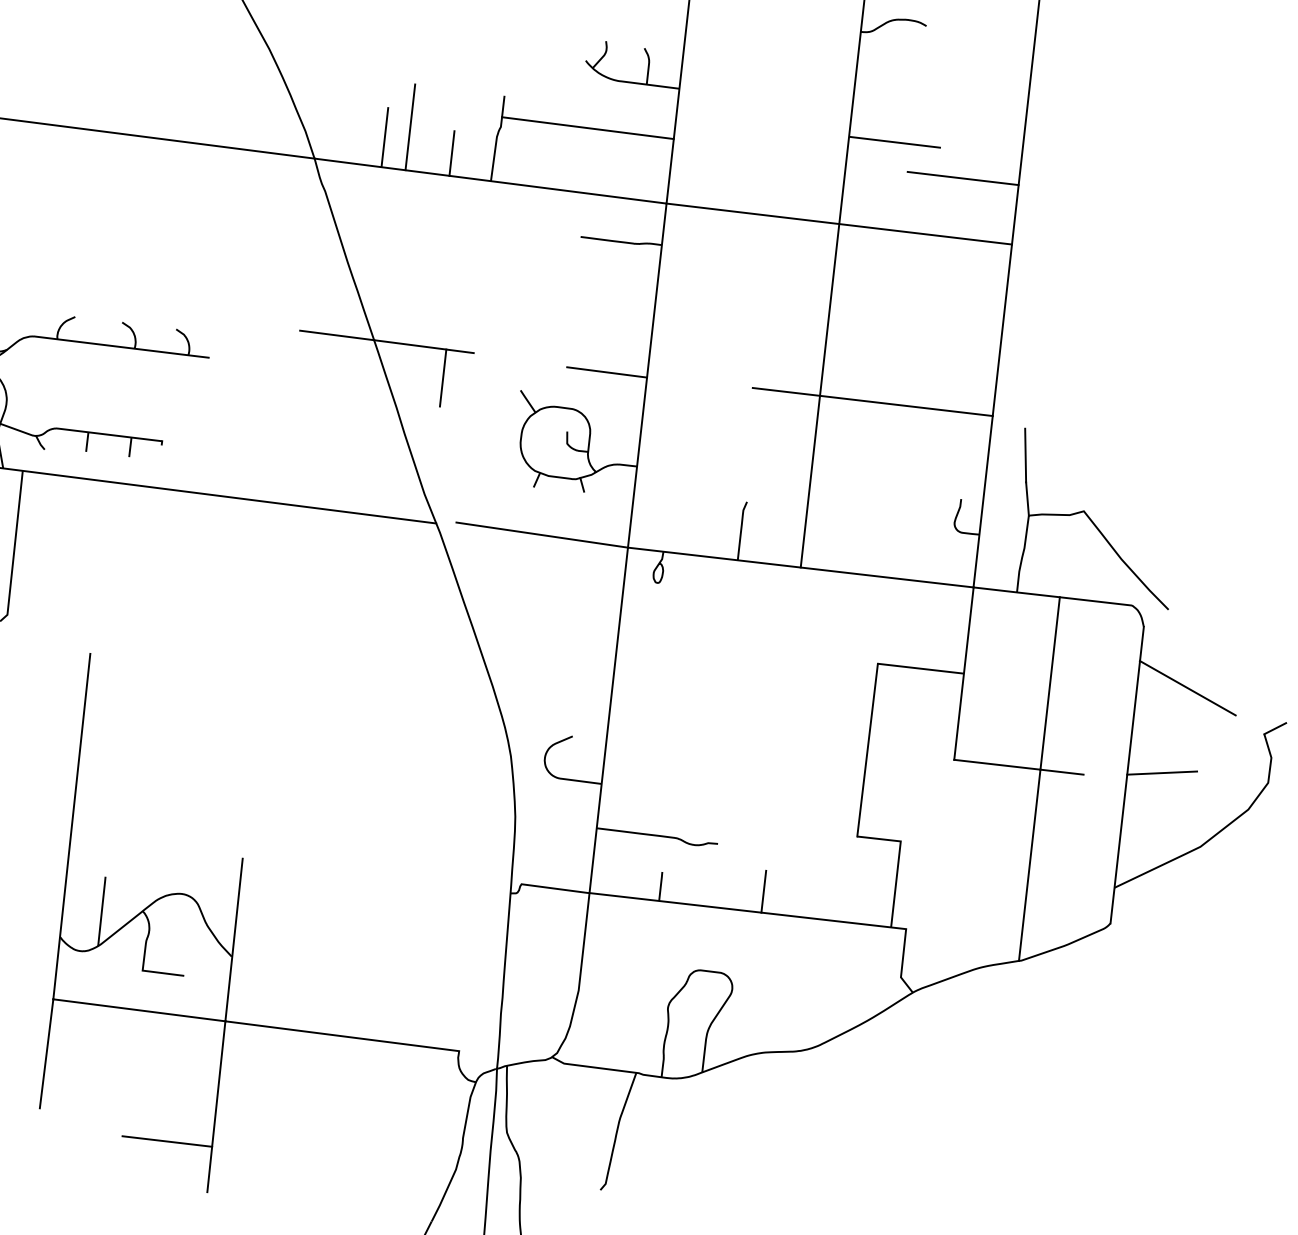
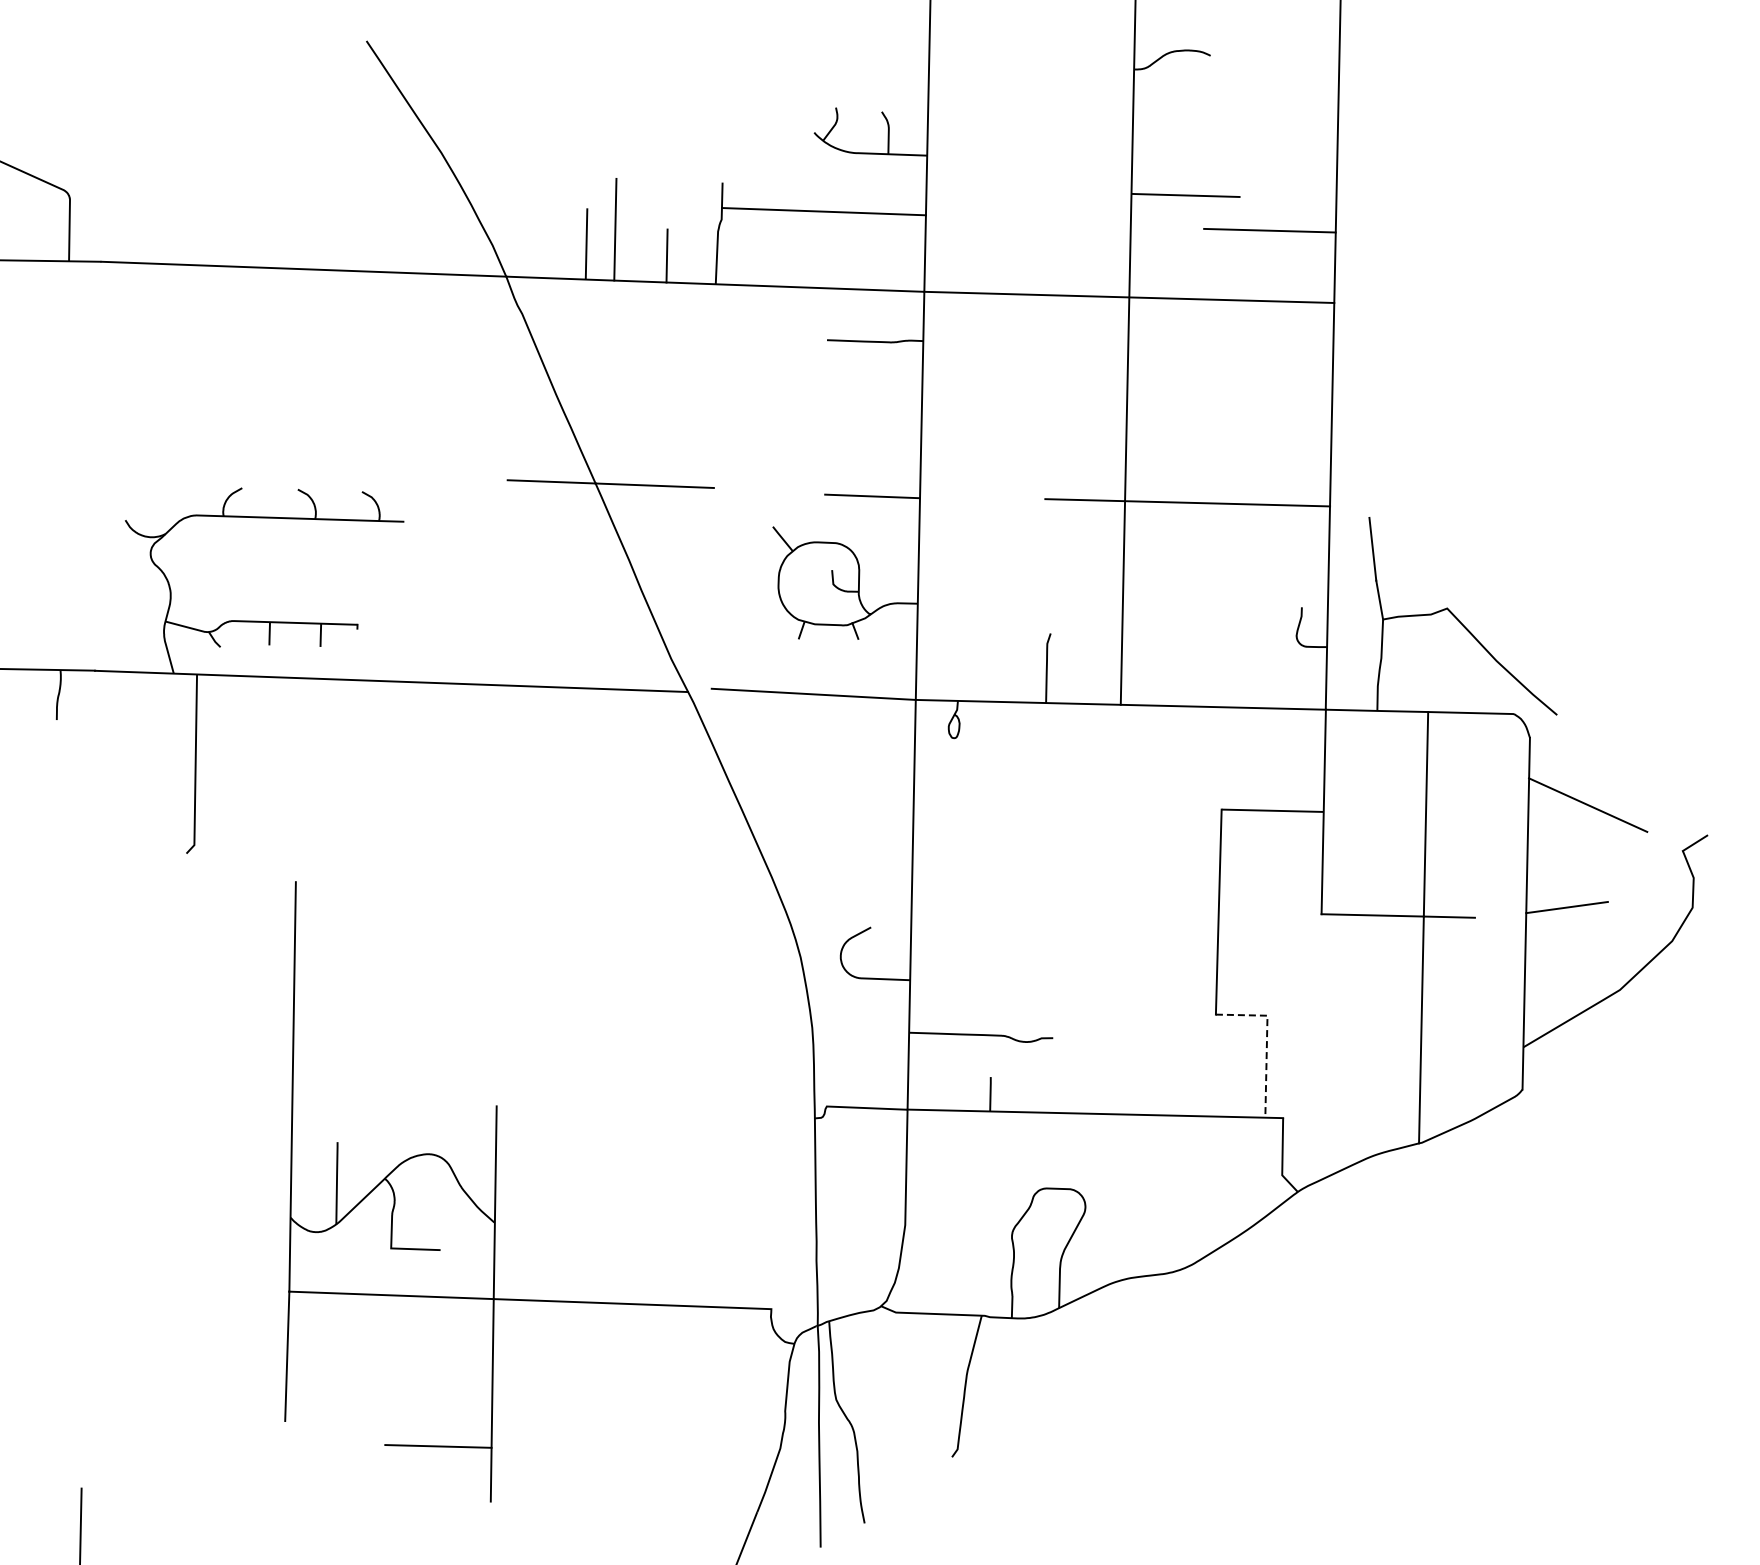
line: (443, 377) -> (680, 520), removed
line: (897, 863) -> (1266, 1041), solid -> dashed
line: (763, 891) -> (1111, 1089), removed

